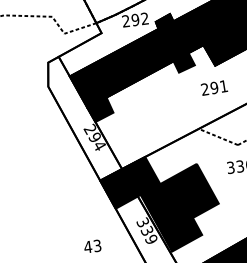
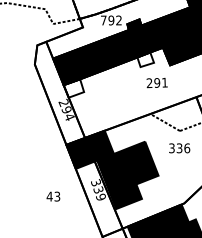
text: (125, 21) -> (103, 20), 292 -> 792
fill: (183, 62) -> (145, 59), removed
text: (213, 88) -> (156, 83), moved
fill: (99, 109) -> (73, 88), removed

